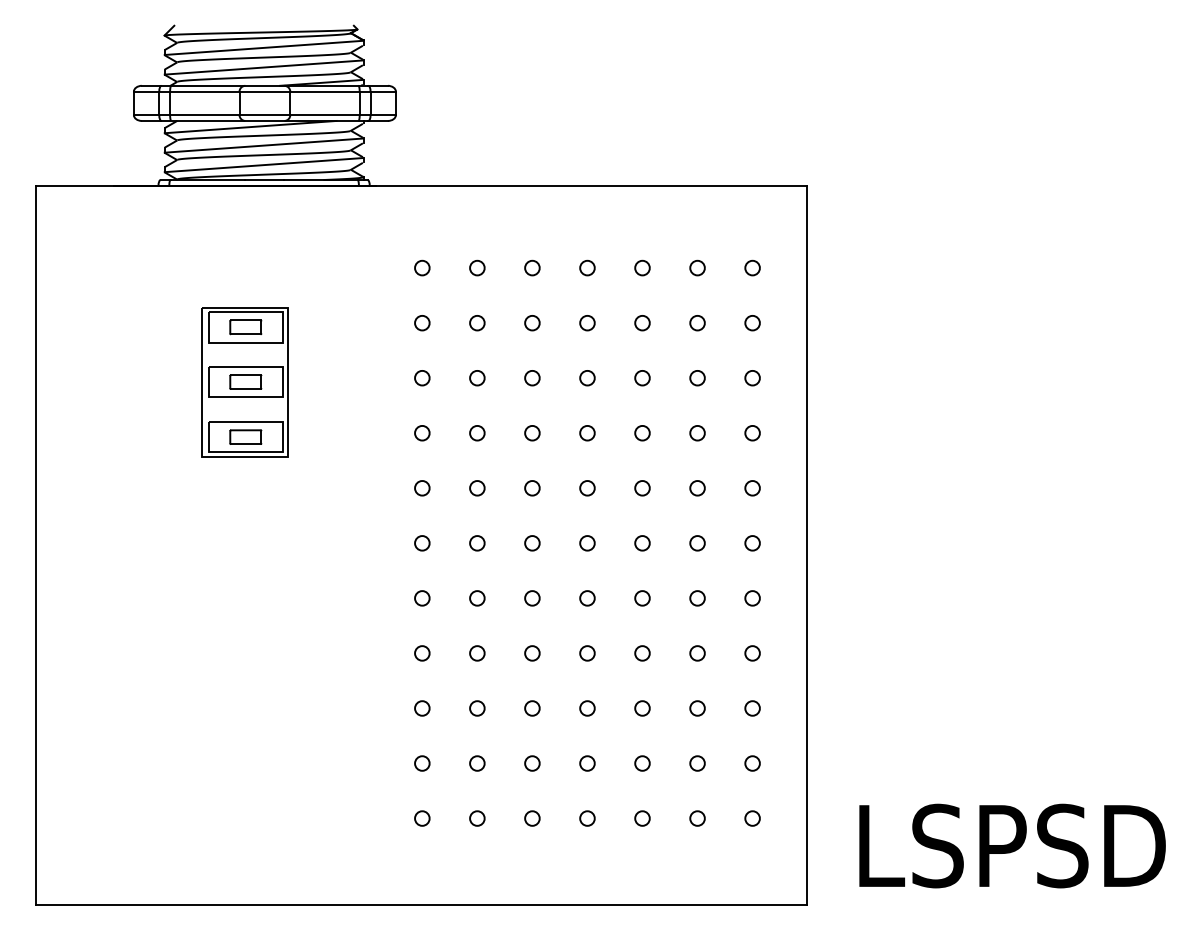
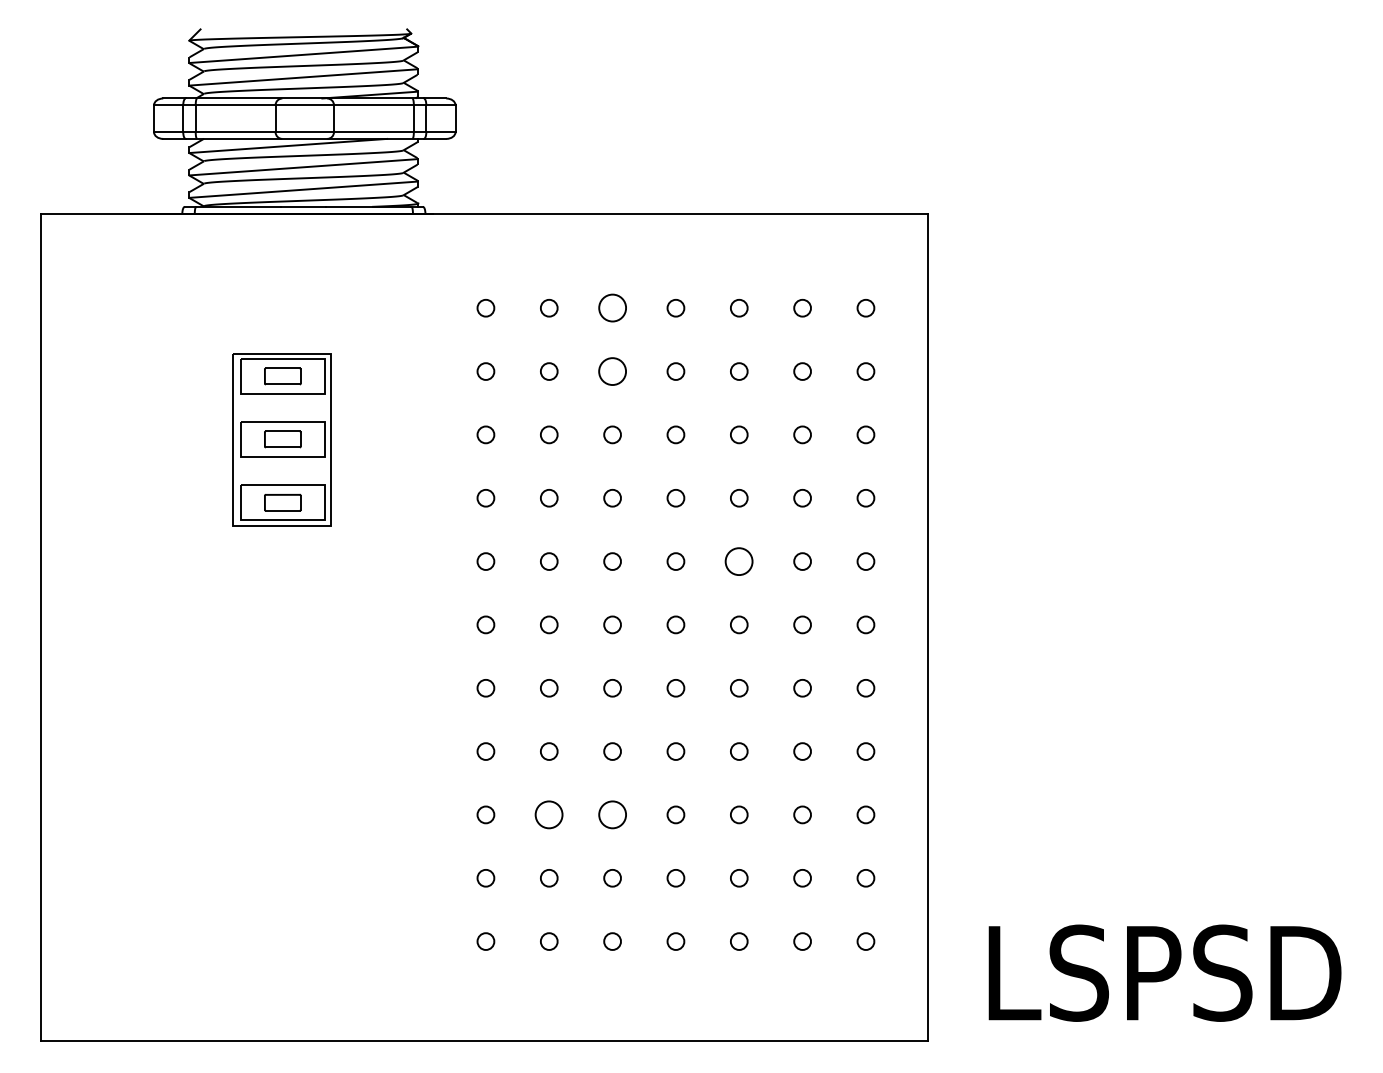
circle: (532, 268) -> (612, 308), size x1.6
circle: (532, 323) -> (612, 371), size x1.6
circle: (642, 488) -> (739, 561), size x1.6
circle: (477, 708) -> (549, 814), size x1.6
circle: (532, 708) -> (612, 814), size x1.6

